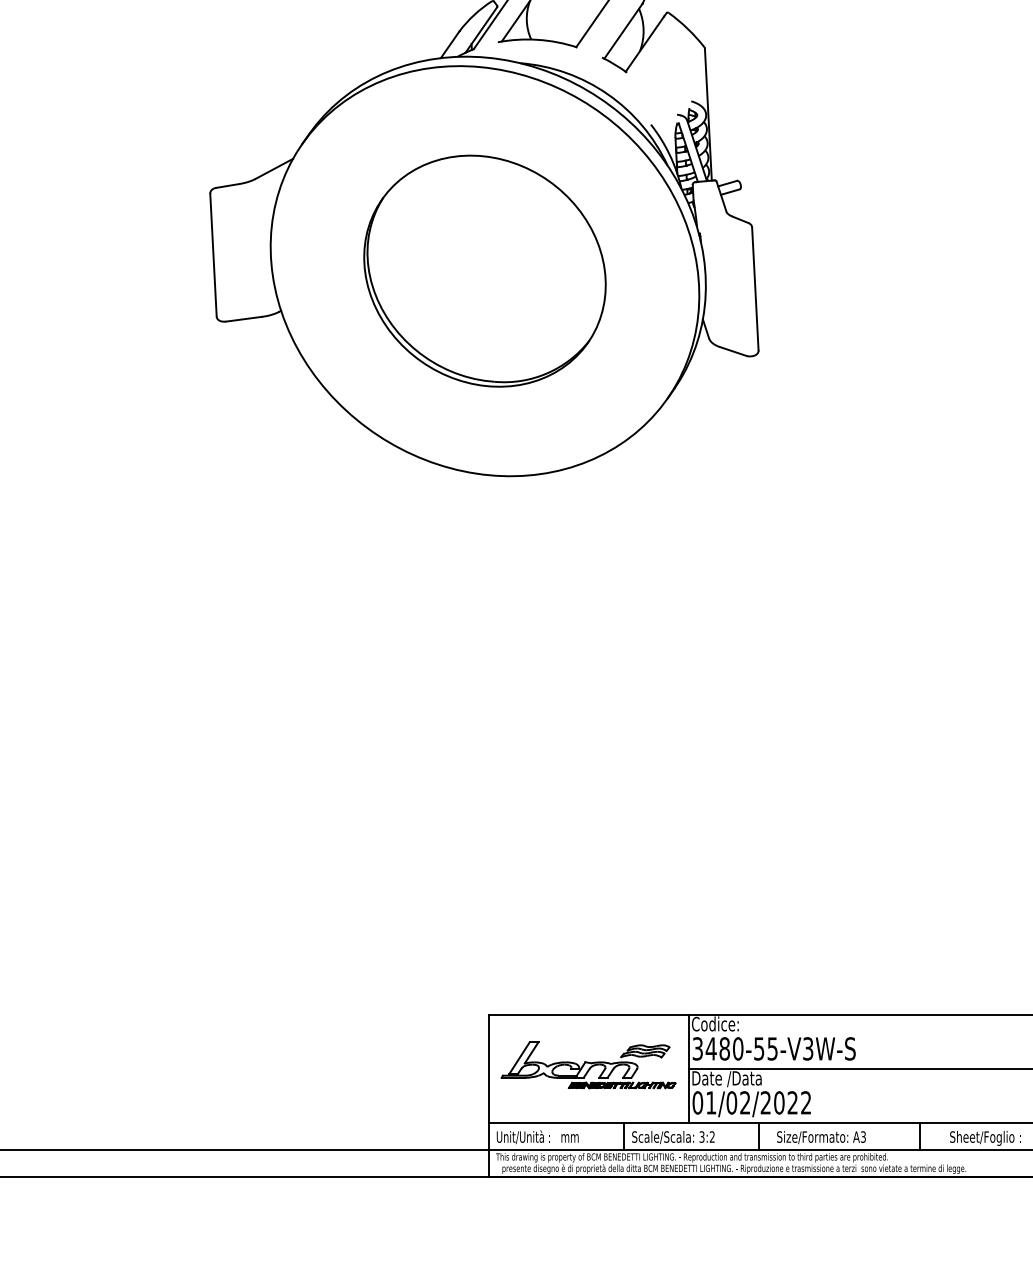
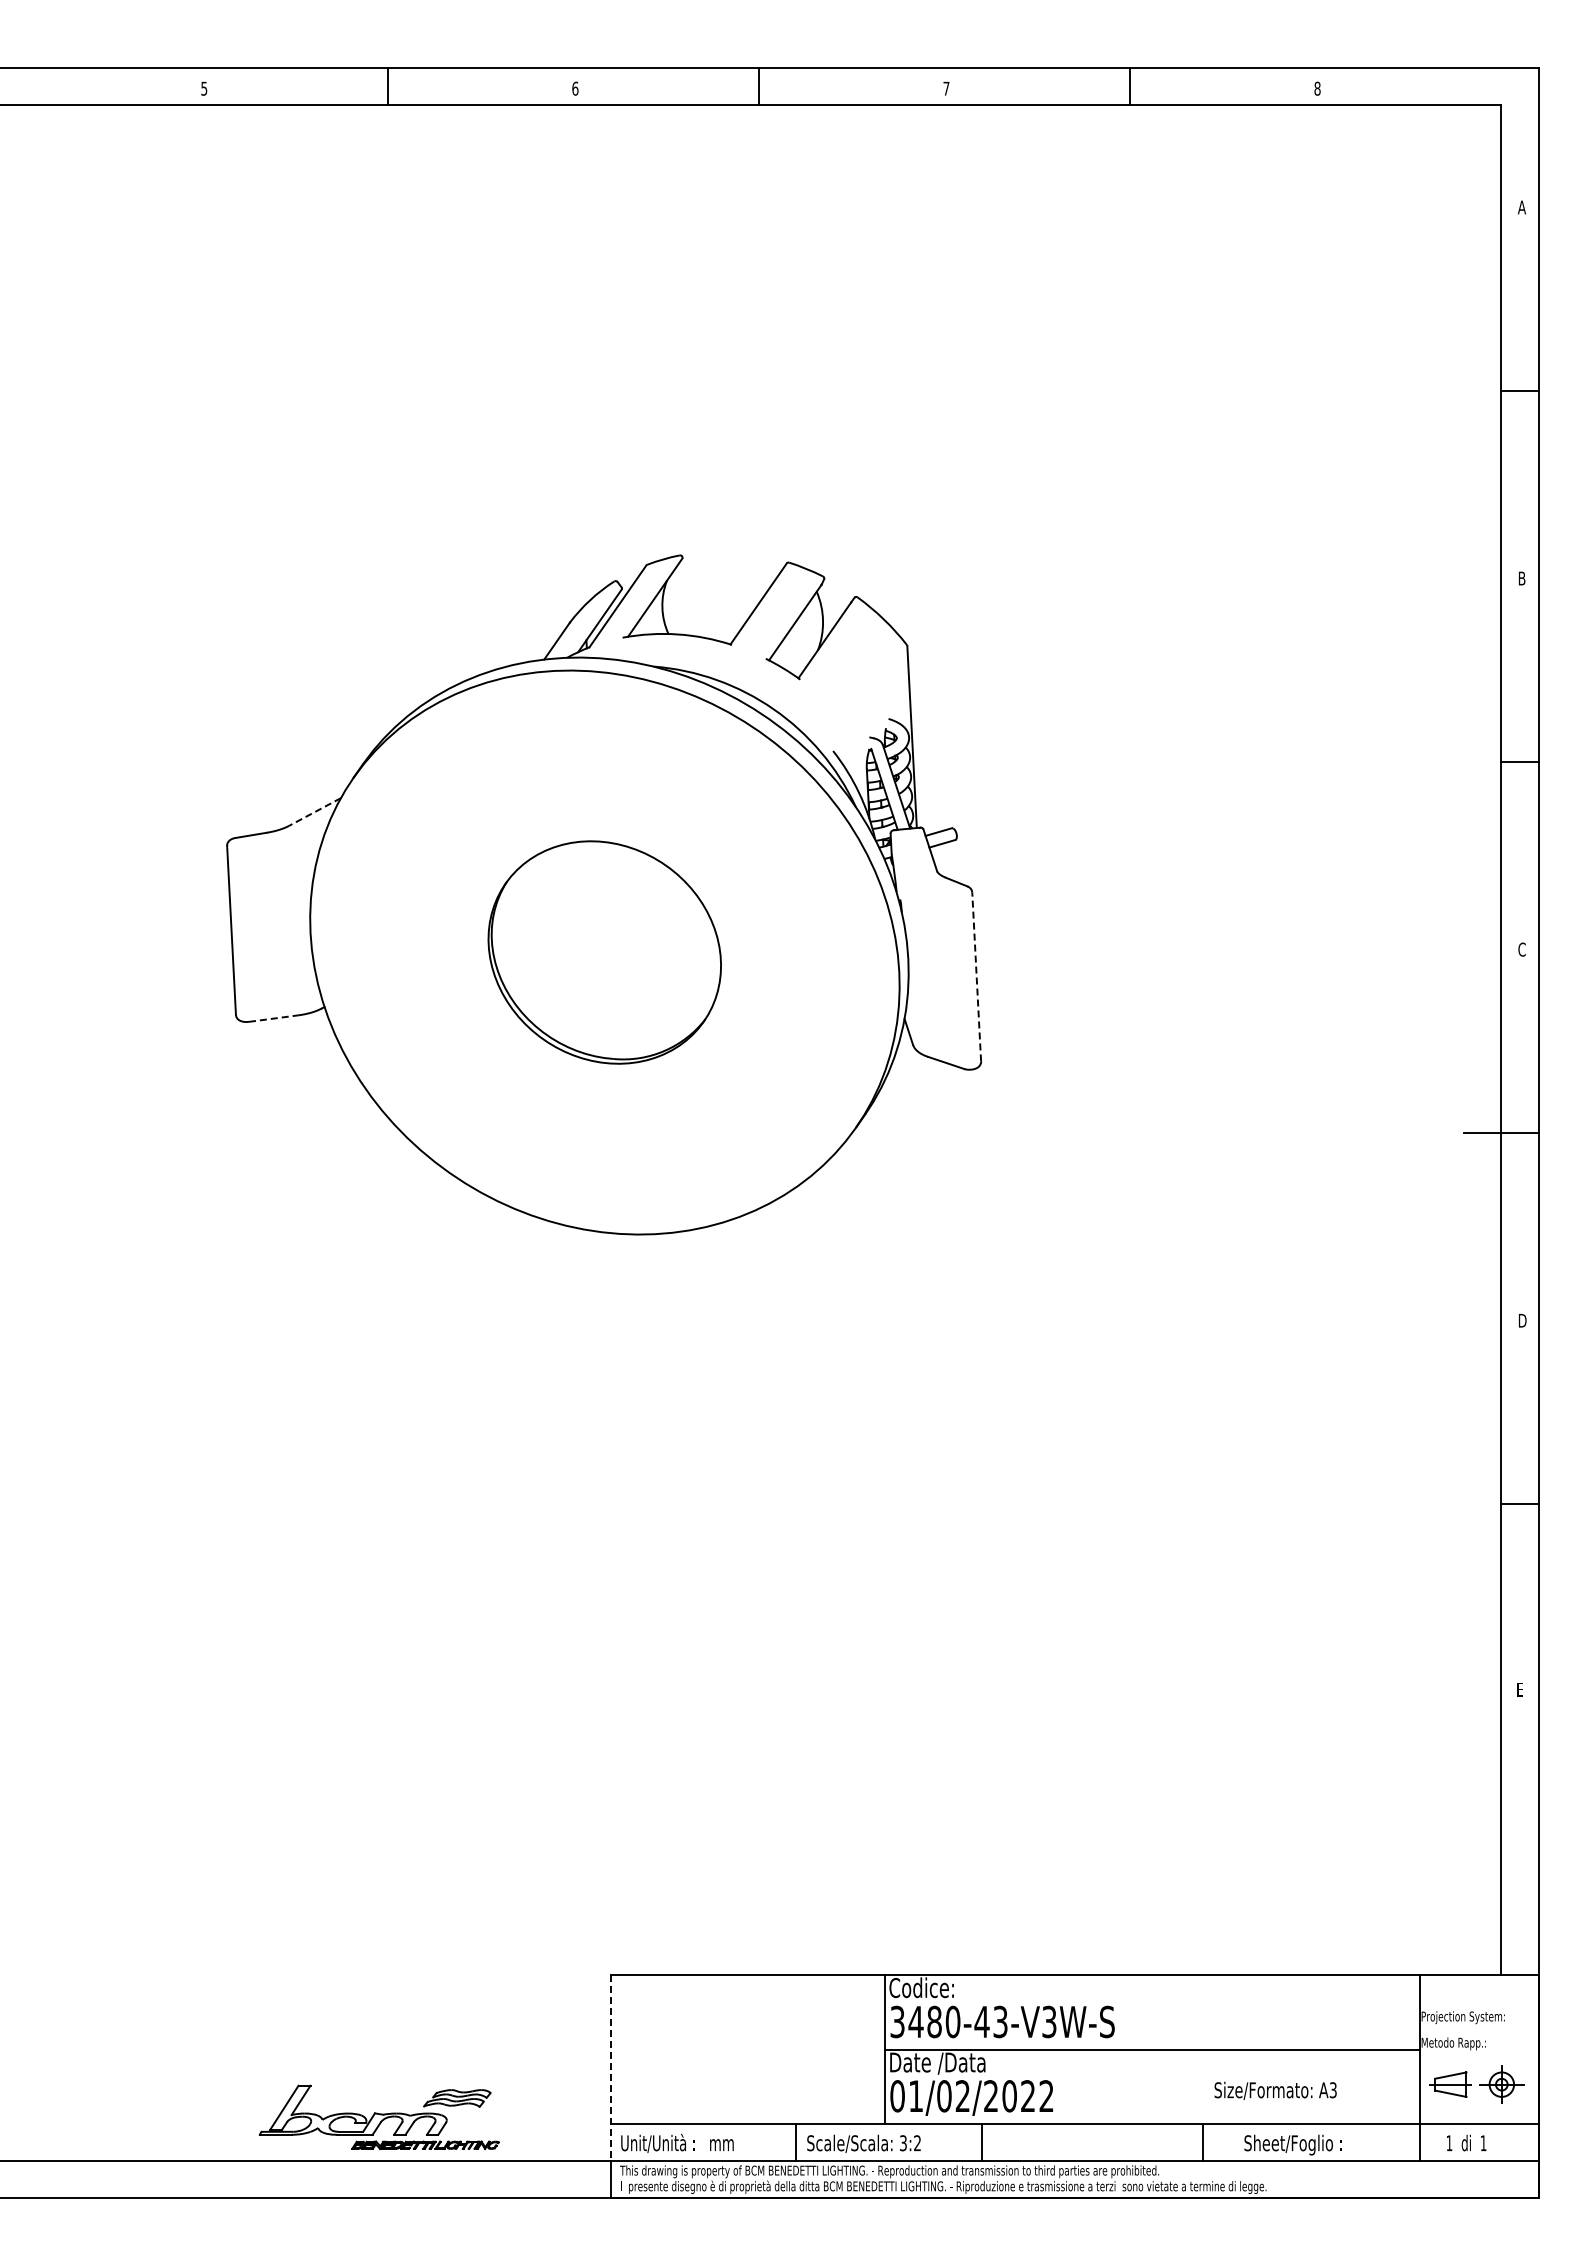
line: (273, 169) -> (314, 812), solid -> dashed
part: (484, 271) -> (604, 952), size x0.7
line: (755, 289) -> (976, 977), solid -> dashed
line: (243, 319) -> (273, 1018), solid -> dashed
text: (765, 1048) -> (990, 2021), 3480-55-V3W-S -> 3480-43-V3W-S
part: (587, 1064) -> (378, 2116), moved
line: (489, 1082) -> (610, 2068), solid -> dashed
text: (821, 1137) -> (1275, 2090), moved

